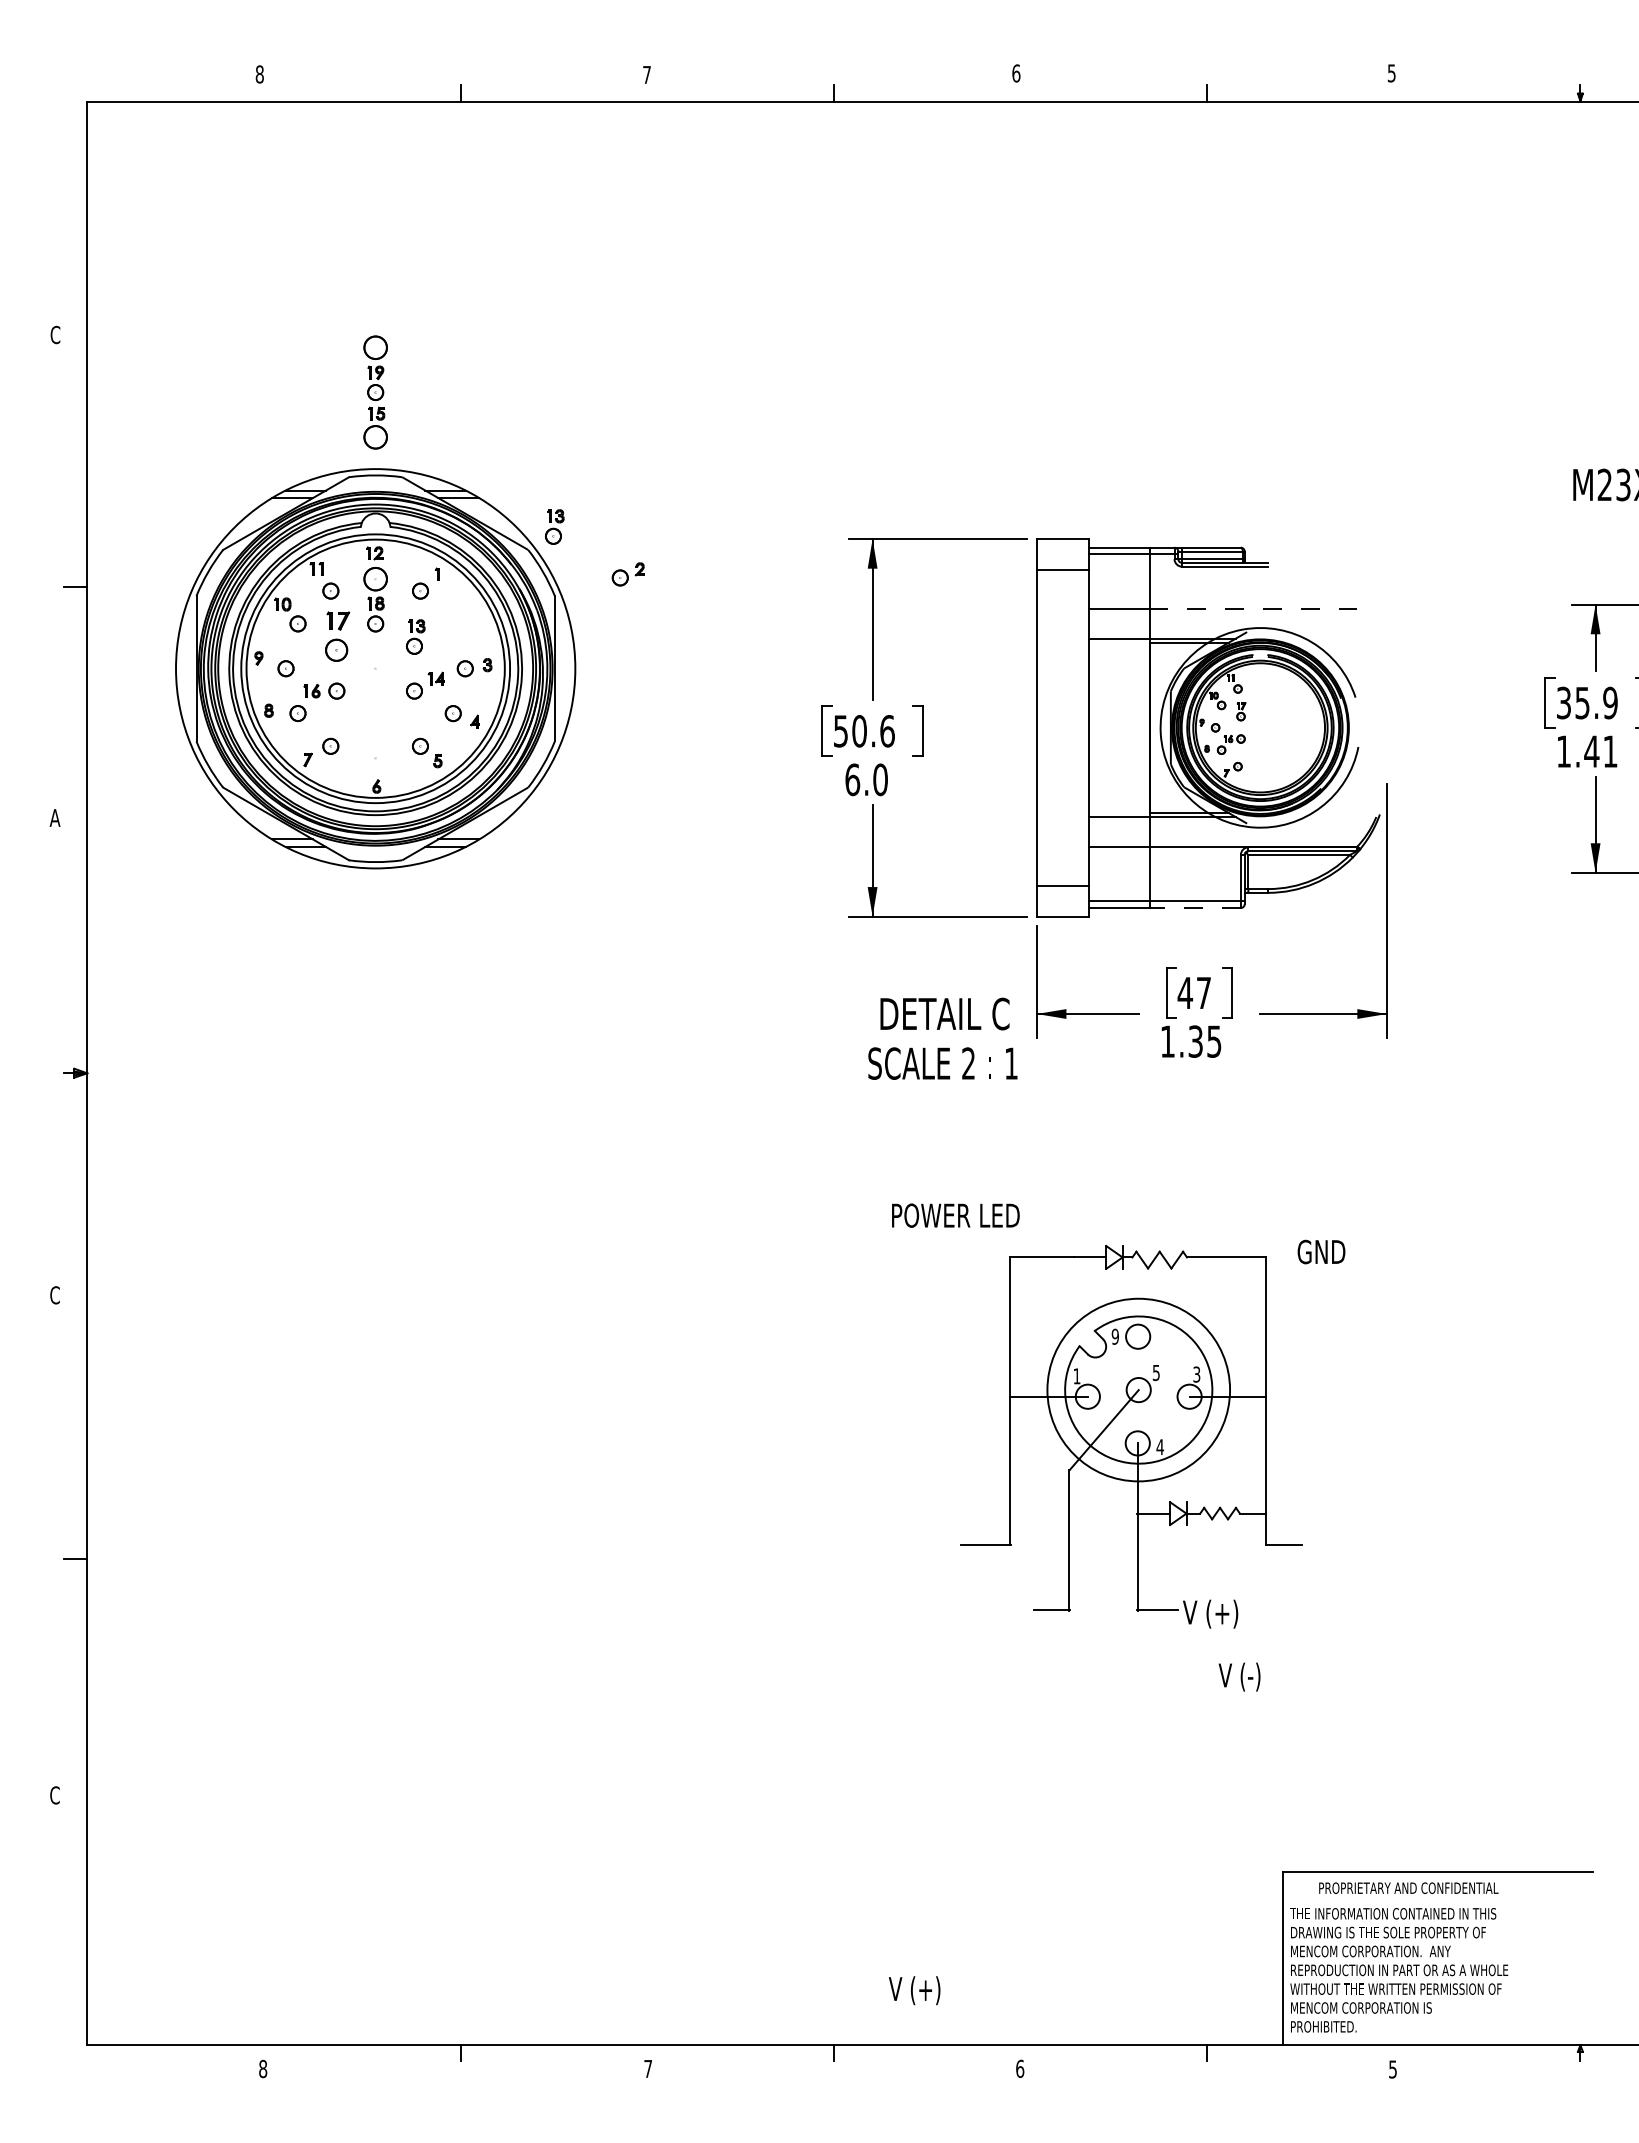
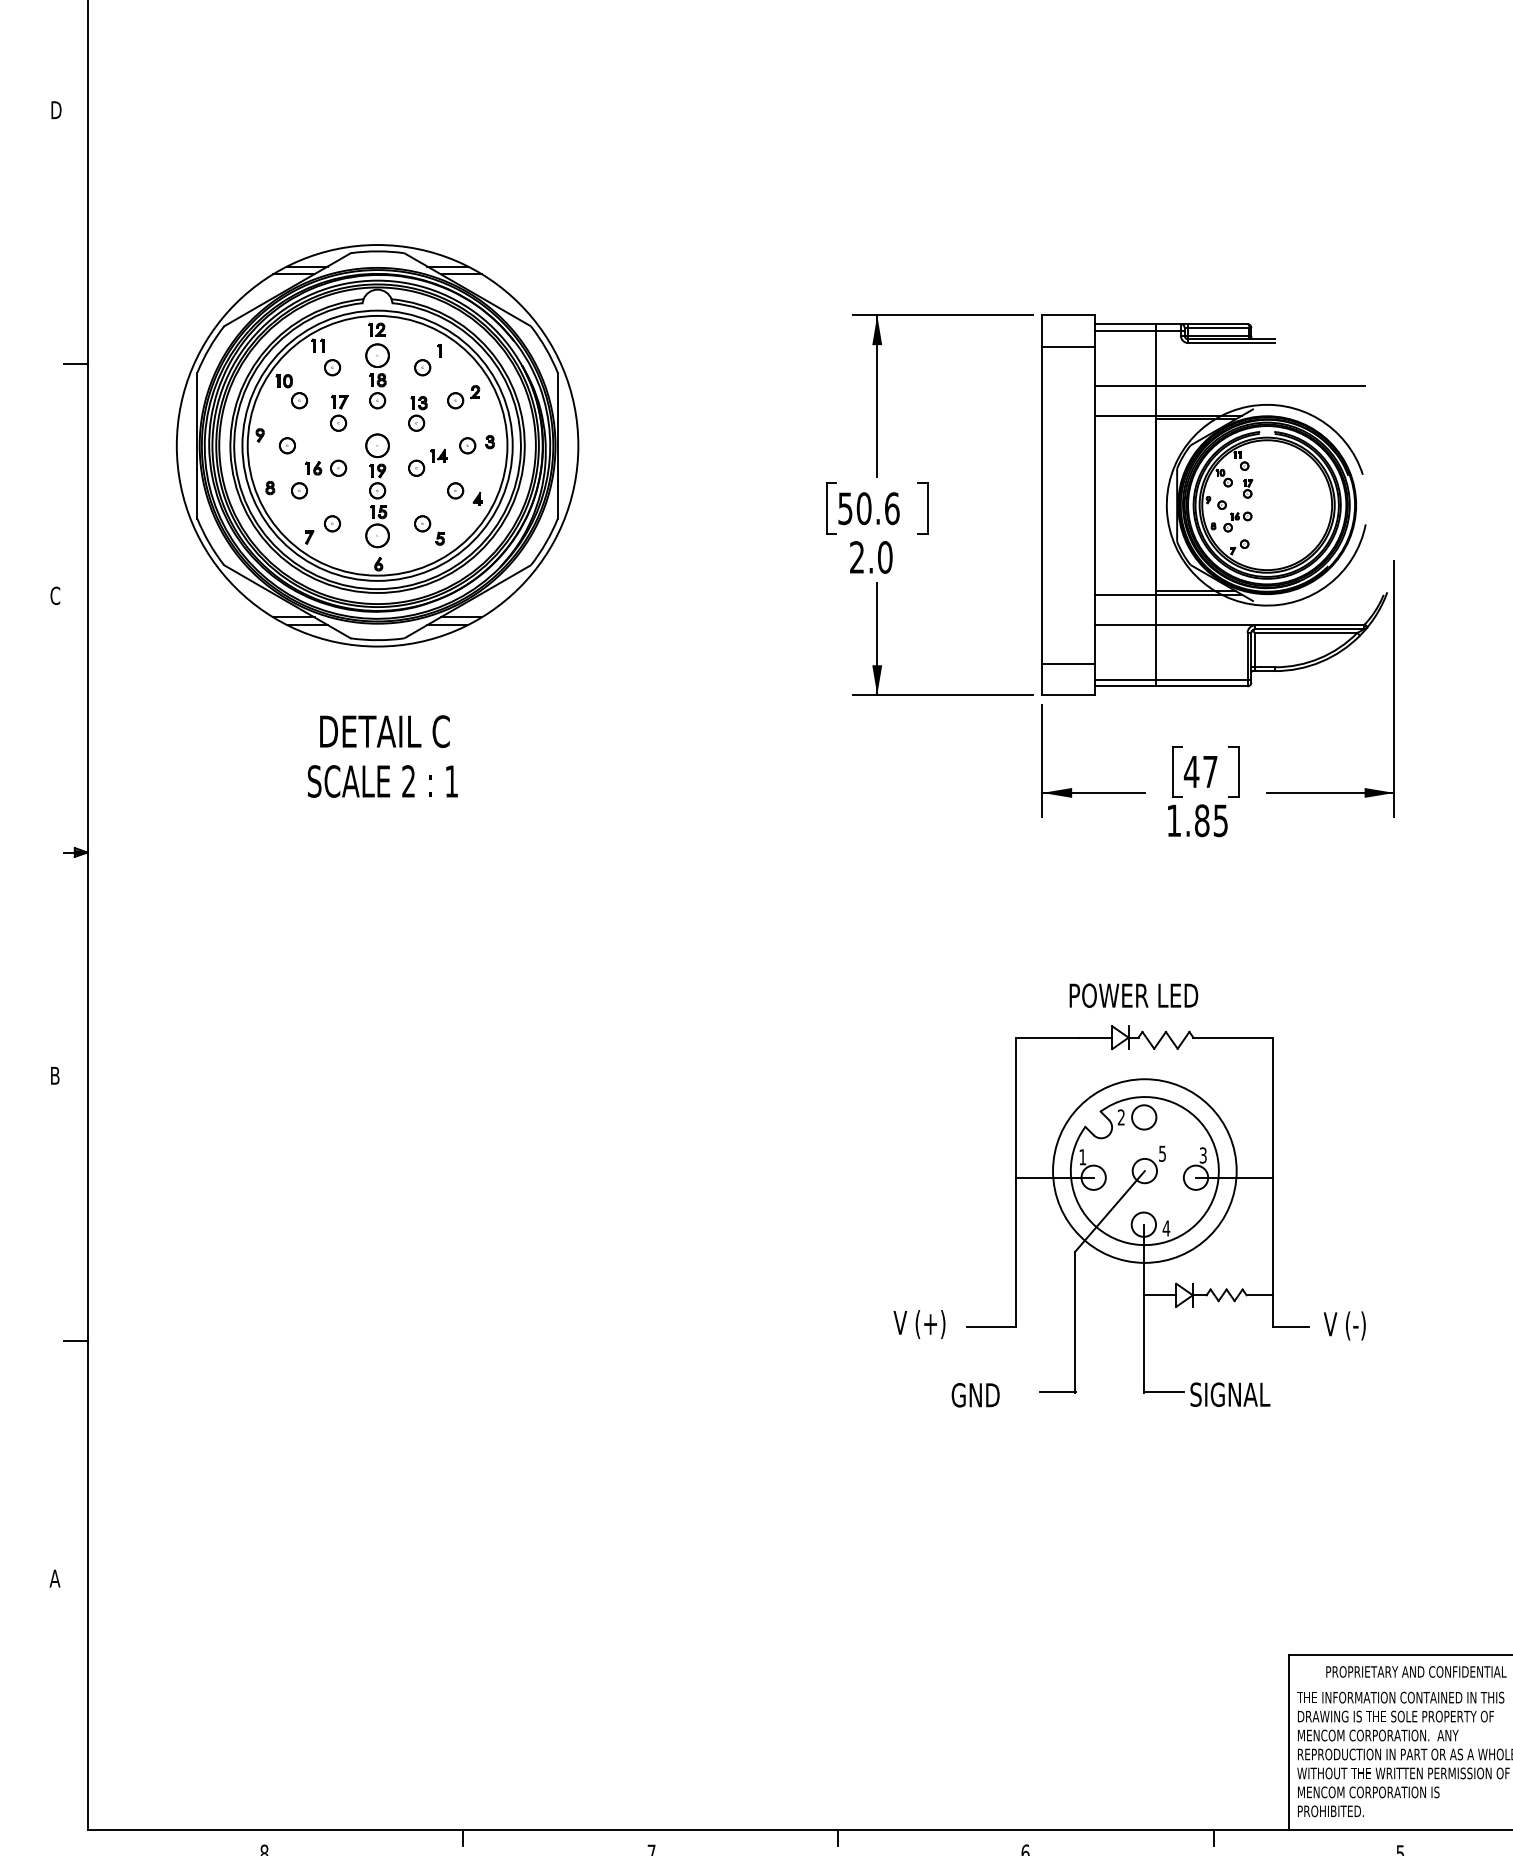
text: (55, 334) -> (55, 109), C -> D
part: (375, 392) -> (377, 490), moved
part: (554, 526) -> (557, 302), removed
part: (627, 574) -> (462, 397), moved
line: (1253, 609) -> (1260, 386), dashed -> solid
part: (337, 636) -> (339, 413), size x0.71
text: (852, 779) -> (857, 557), 6.0 -> 2.0
text: (54, 817) -> (54, 595), A -> C
line: (1195, 908) -> (1201, 686), dashed -> solid
text: (942, 1038) -> (382, 756), moved
text: (1195, 1041) -> (1201, 820), 1.35 -> 1.85
text: (955, 1215) -> (1133, 995), moved
text: (1321, 1251) -> (975, 1394), moved
text: (54, 1295) -> (54, 1075), C -> B
text: (1114, 1336) -> (1120, 1117), 9 -> 2
text: (1223, 1613) -> (1230, 1395), V (+) -> SIGNAL
text: (1239, 1676) -> (1344, 1325), moved
text: (54, 1795) -> (54, 1578), C -> A
text: (914, 1990) -> (919, 1324), moved

